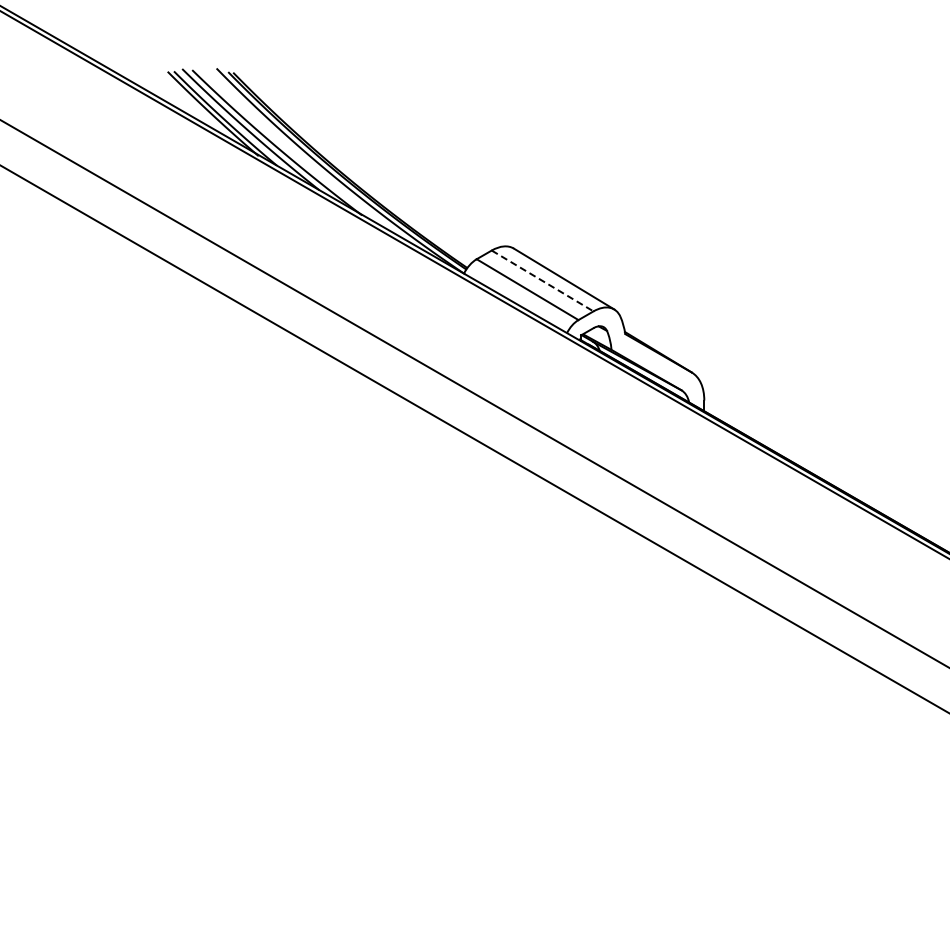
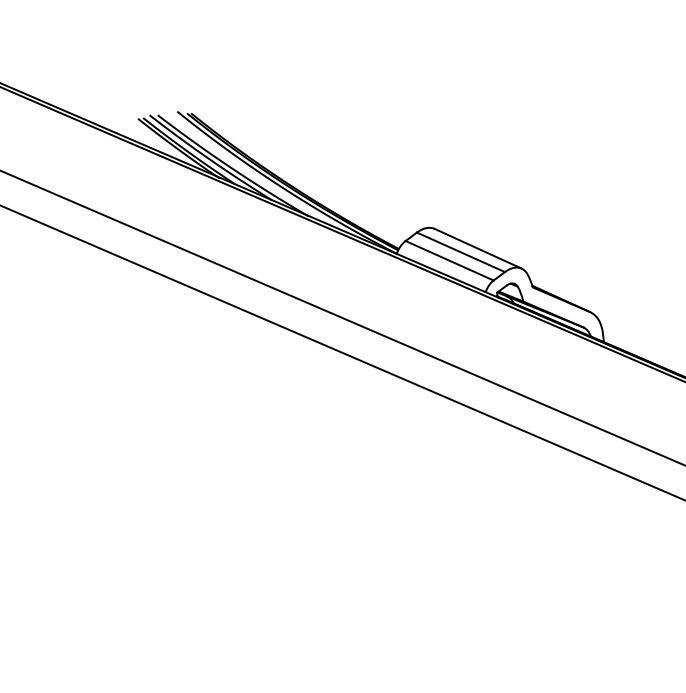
line: (543, 281) -> (461, 252), dashed -> solid

